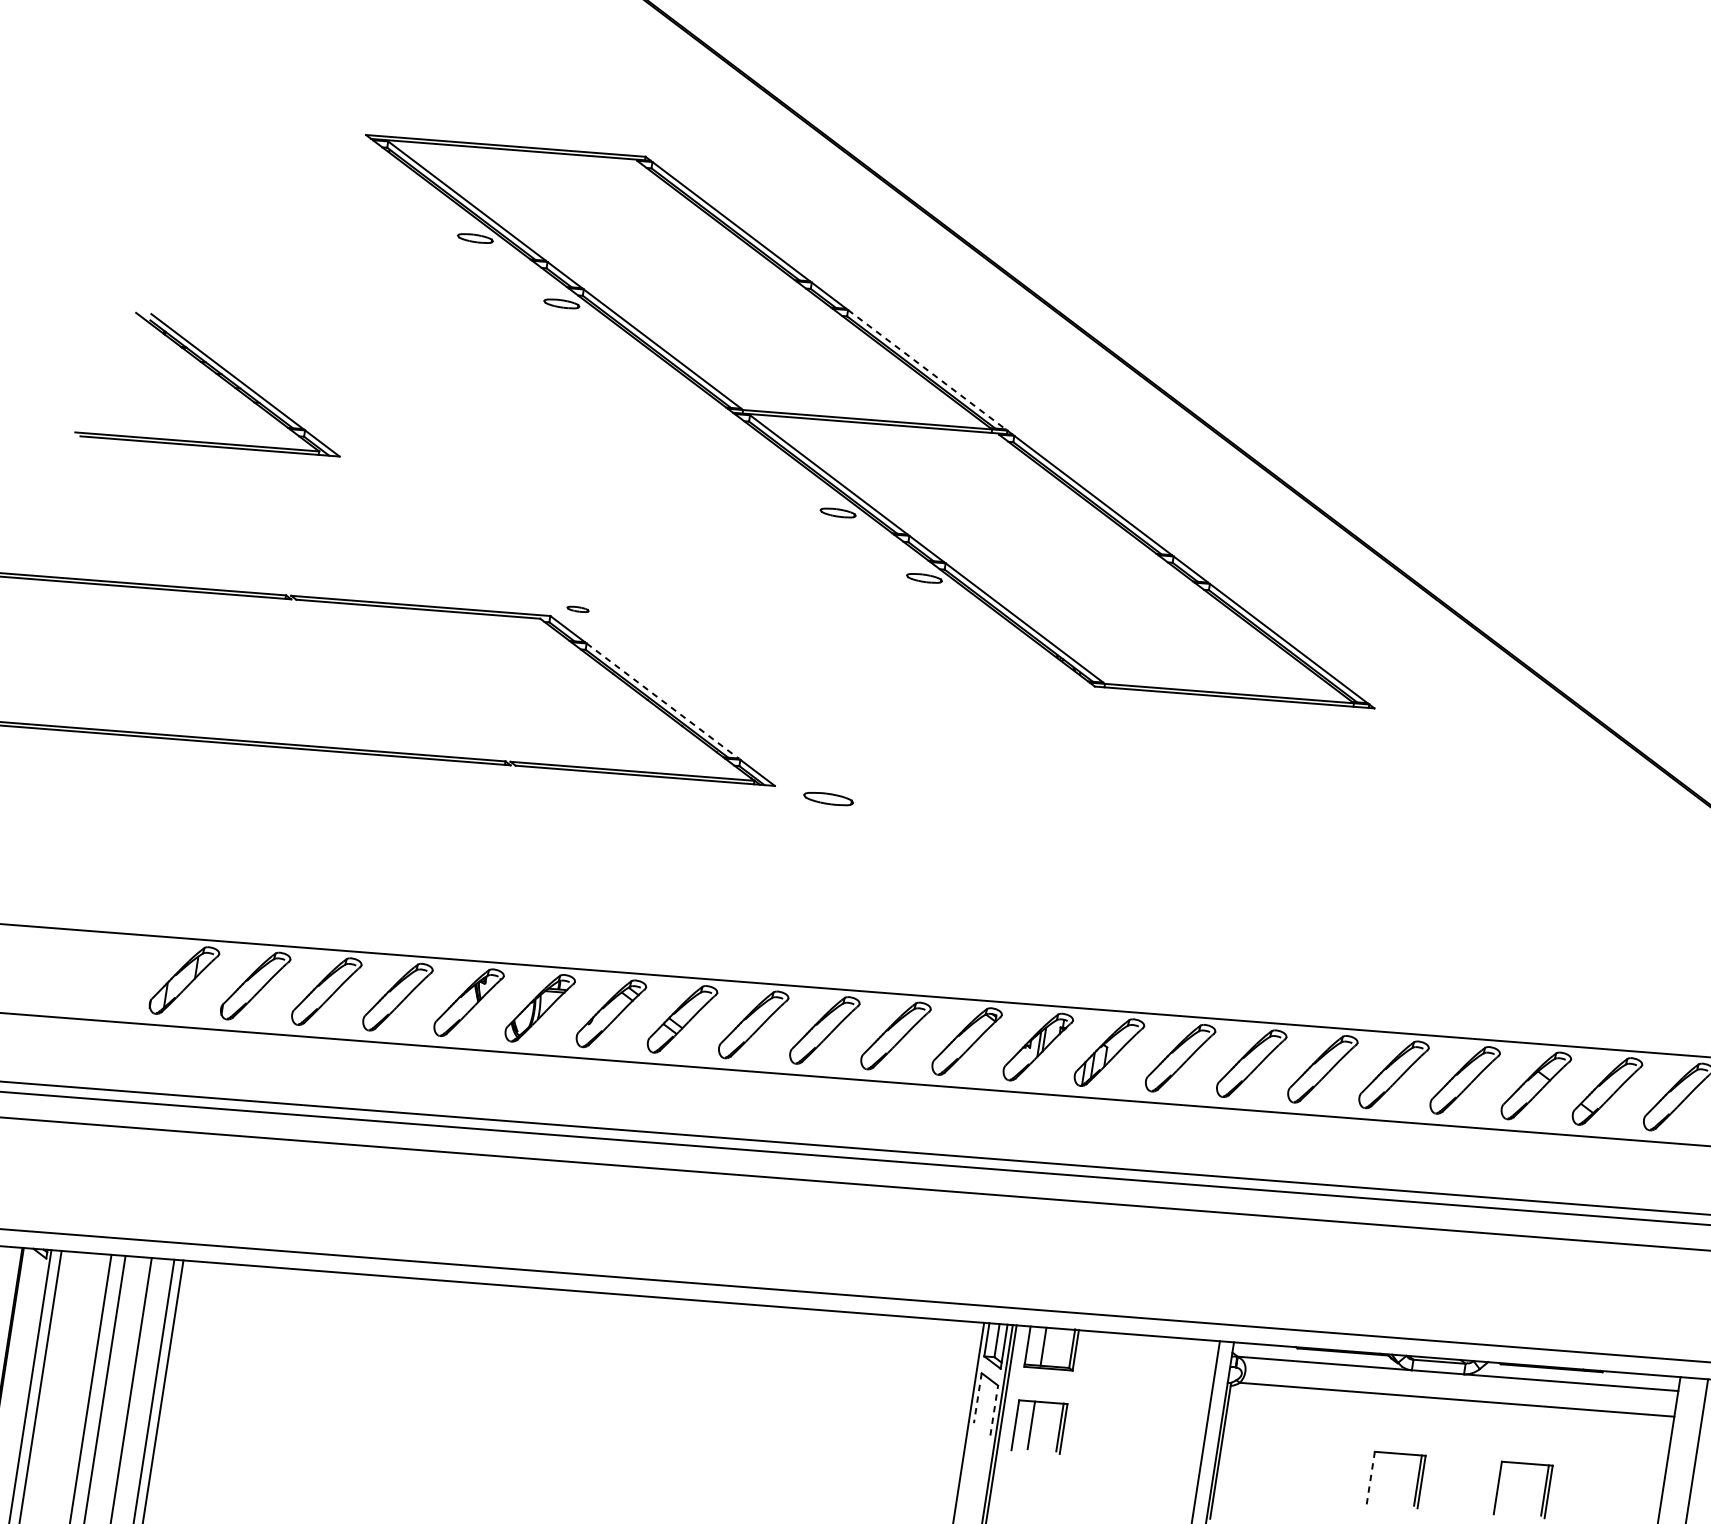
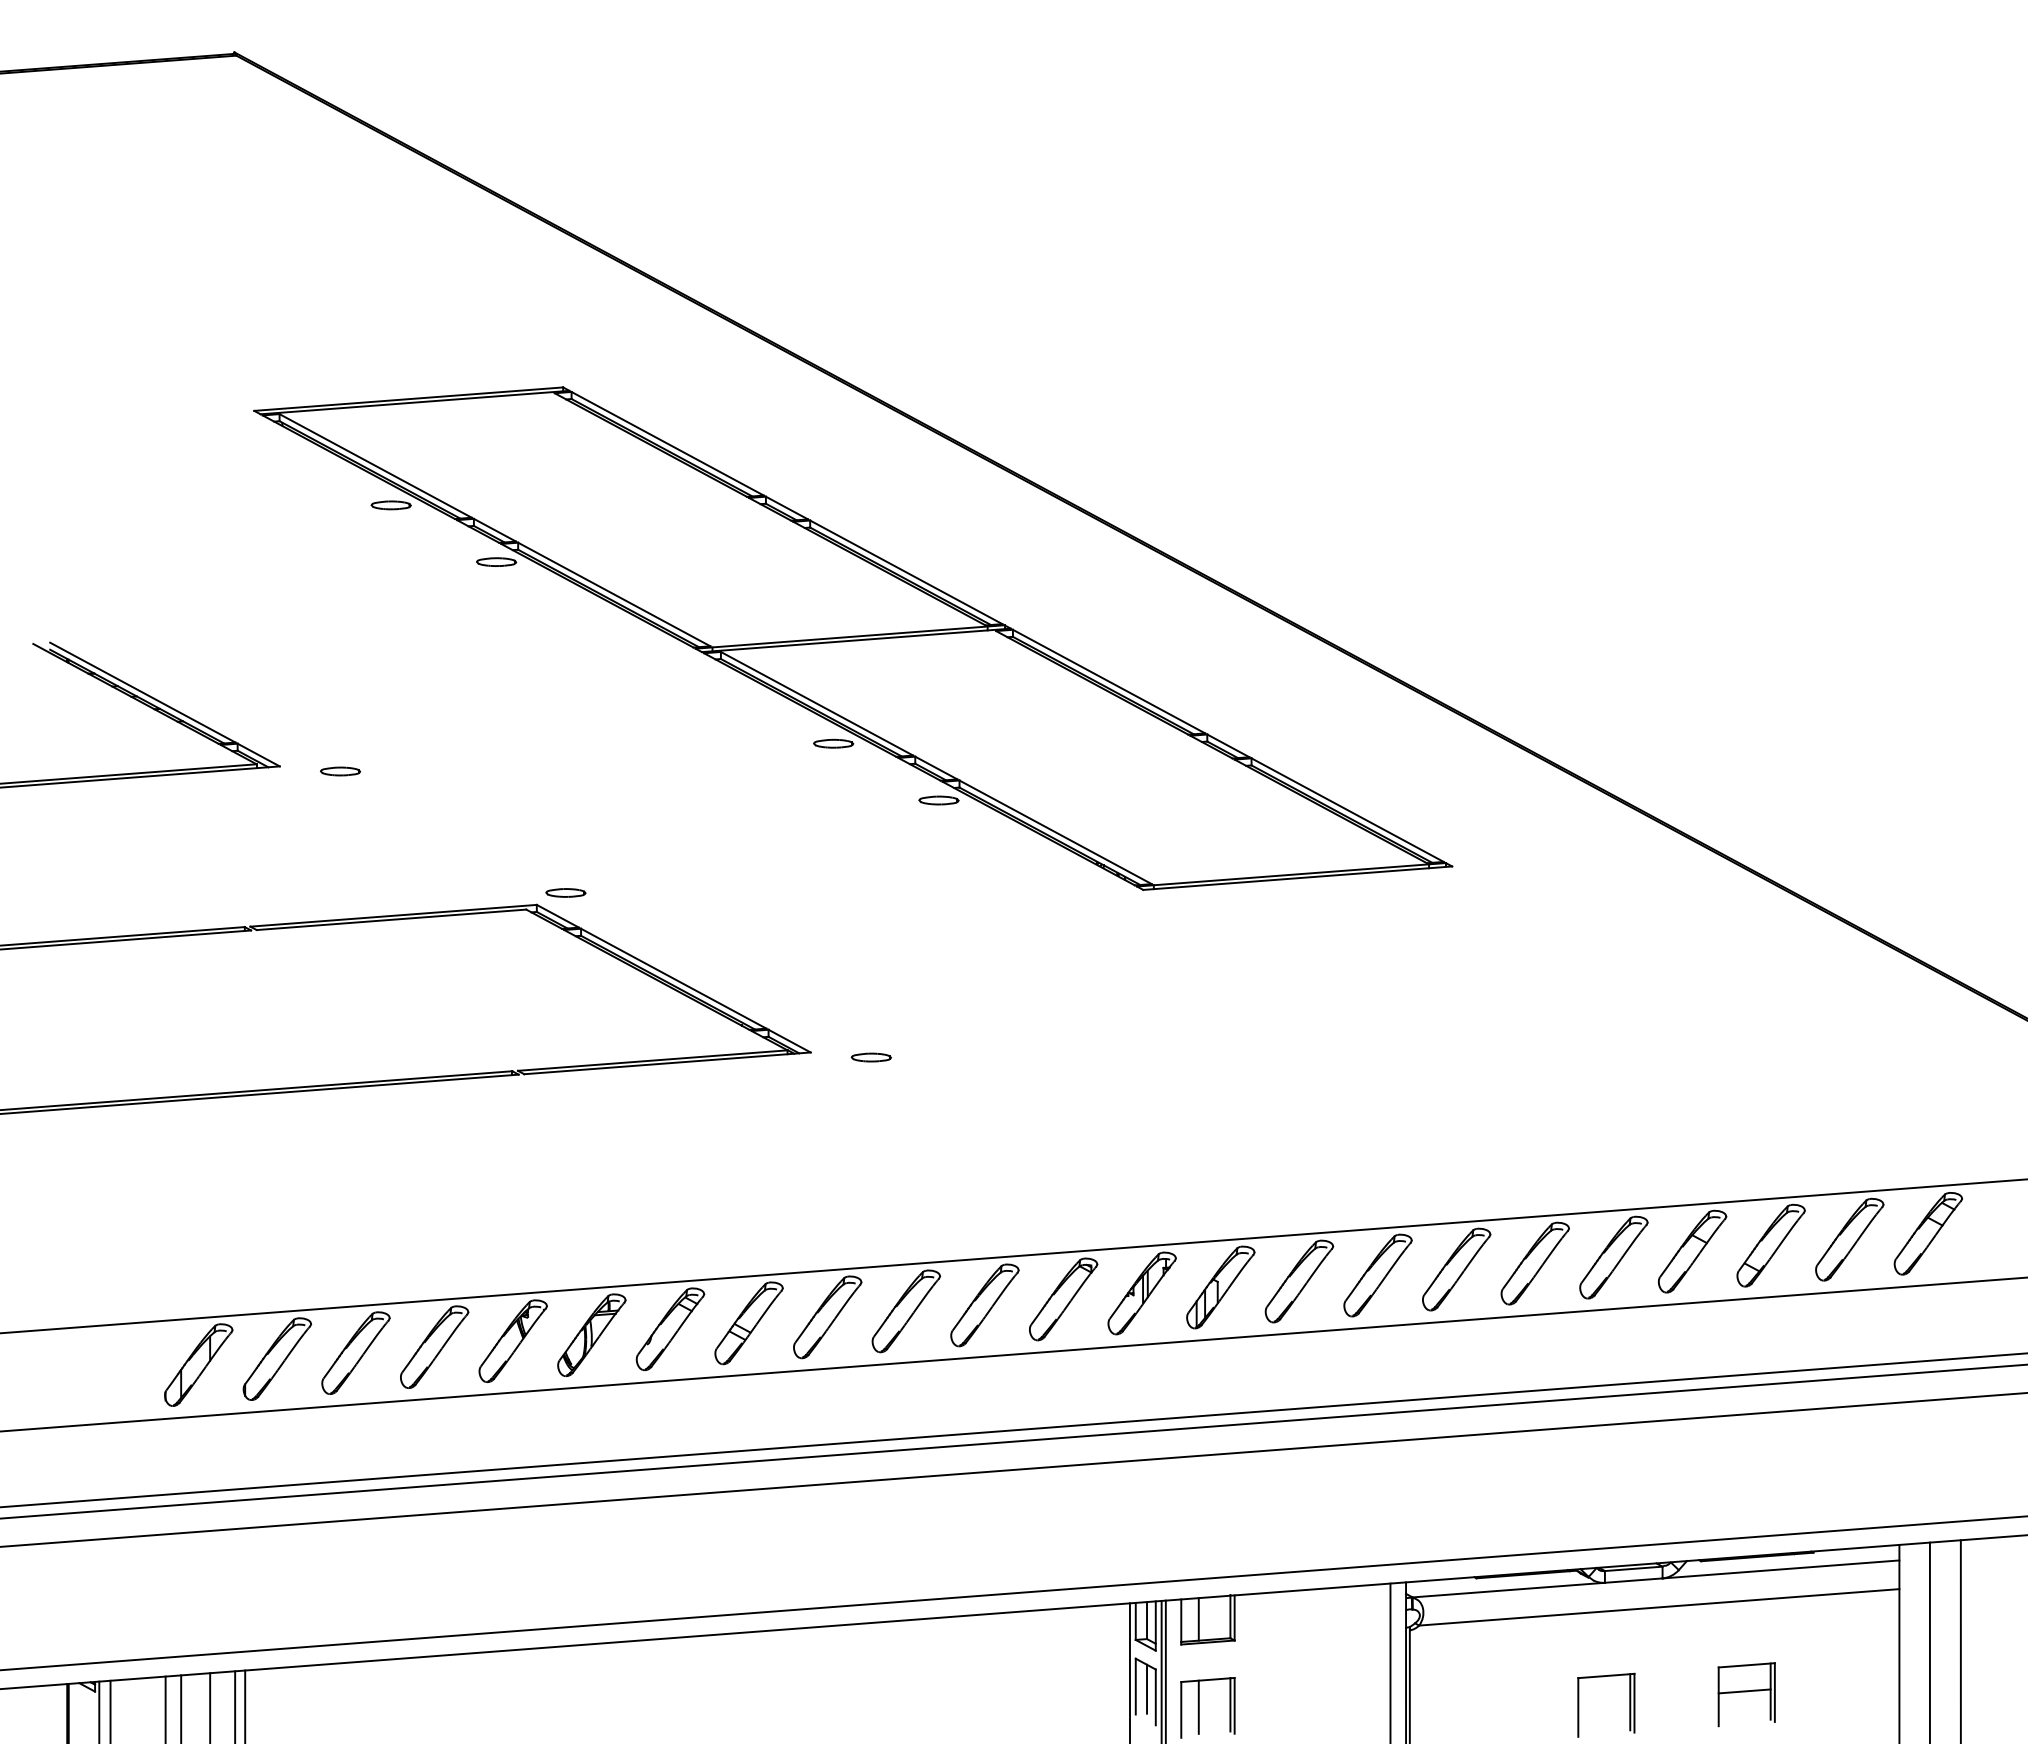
line: (927, 369) -> (906, 572), dashed -> solid
part: (393, 469) -> (340, 771), added
part: (577, 608) -> (565, 892), size x1.67
line: (663, 700) -> (674, 978), dashed -> solid
part: (827, 798) -> (870, 1057), size x0.71
line: (977, 1398) -> (1135, 1686), dashed -> solid
line: (988, 1401) -> (1147, 1688), added
line: (993, 1410) -> (1155, 1697), dashed -> solid
line: (1371, 1477) -> (1578, 1706), dashed -> solid
line: (1521, 1486) -> (1744, 1691), added

